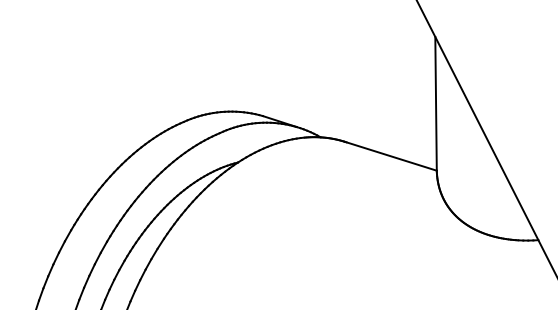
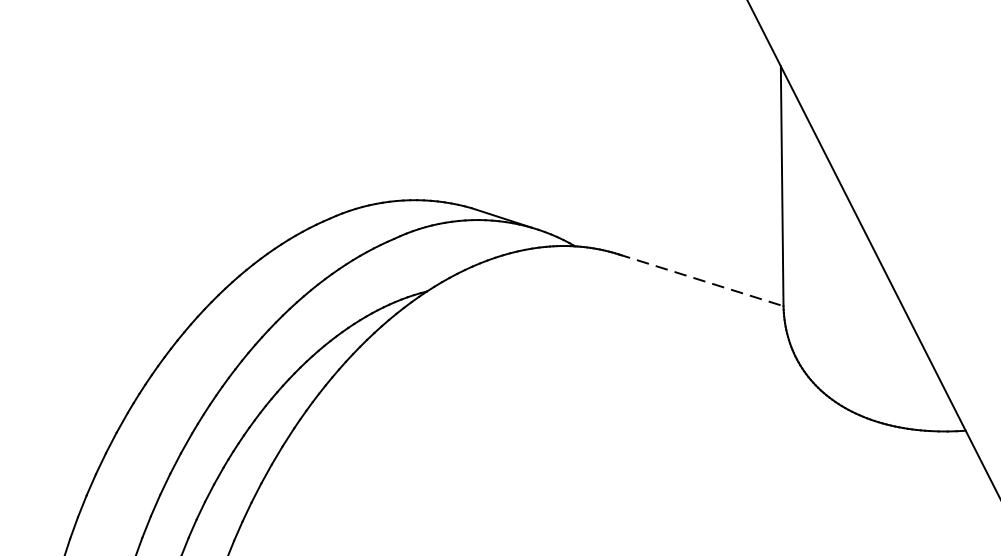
line: (391, 156) -> (702, 280), solid -> dashed

